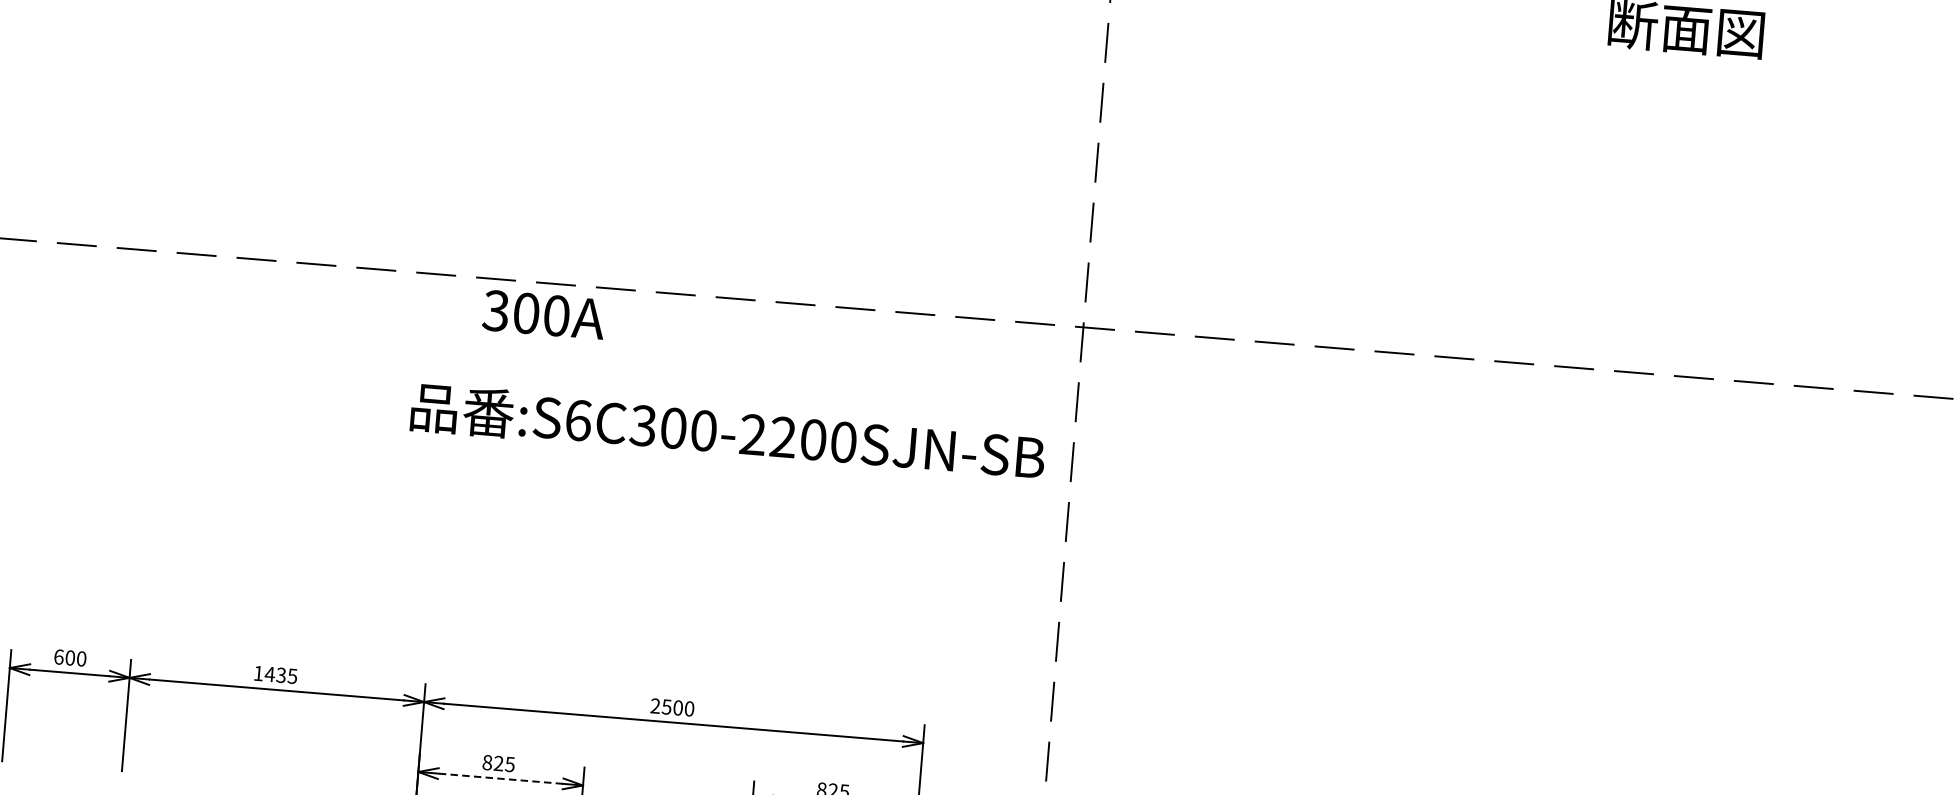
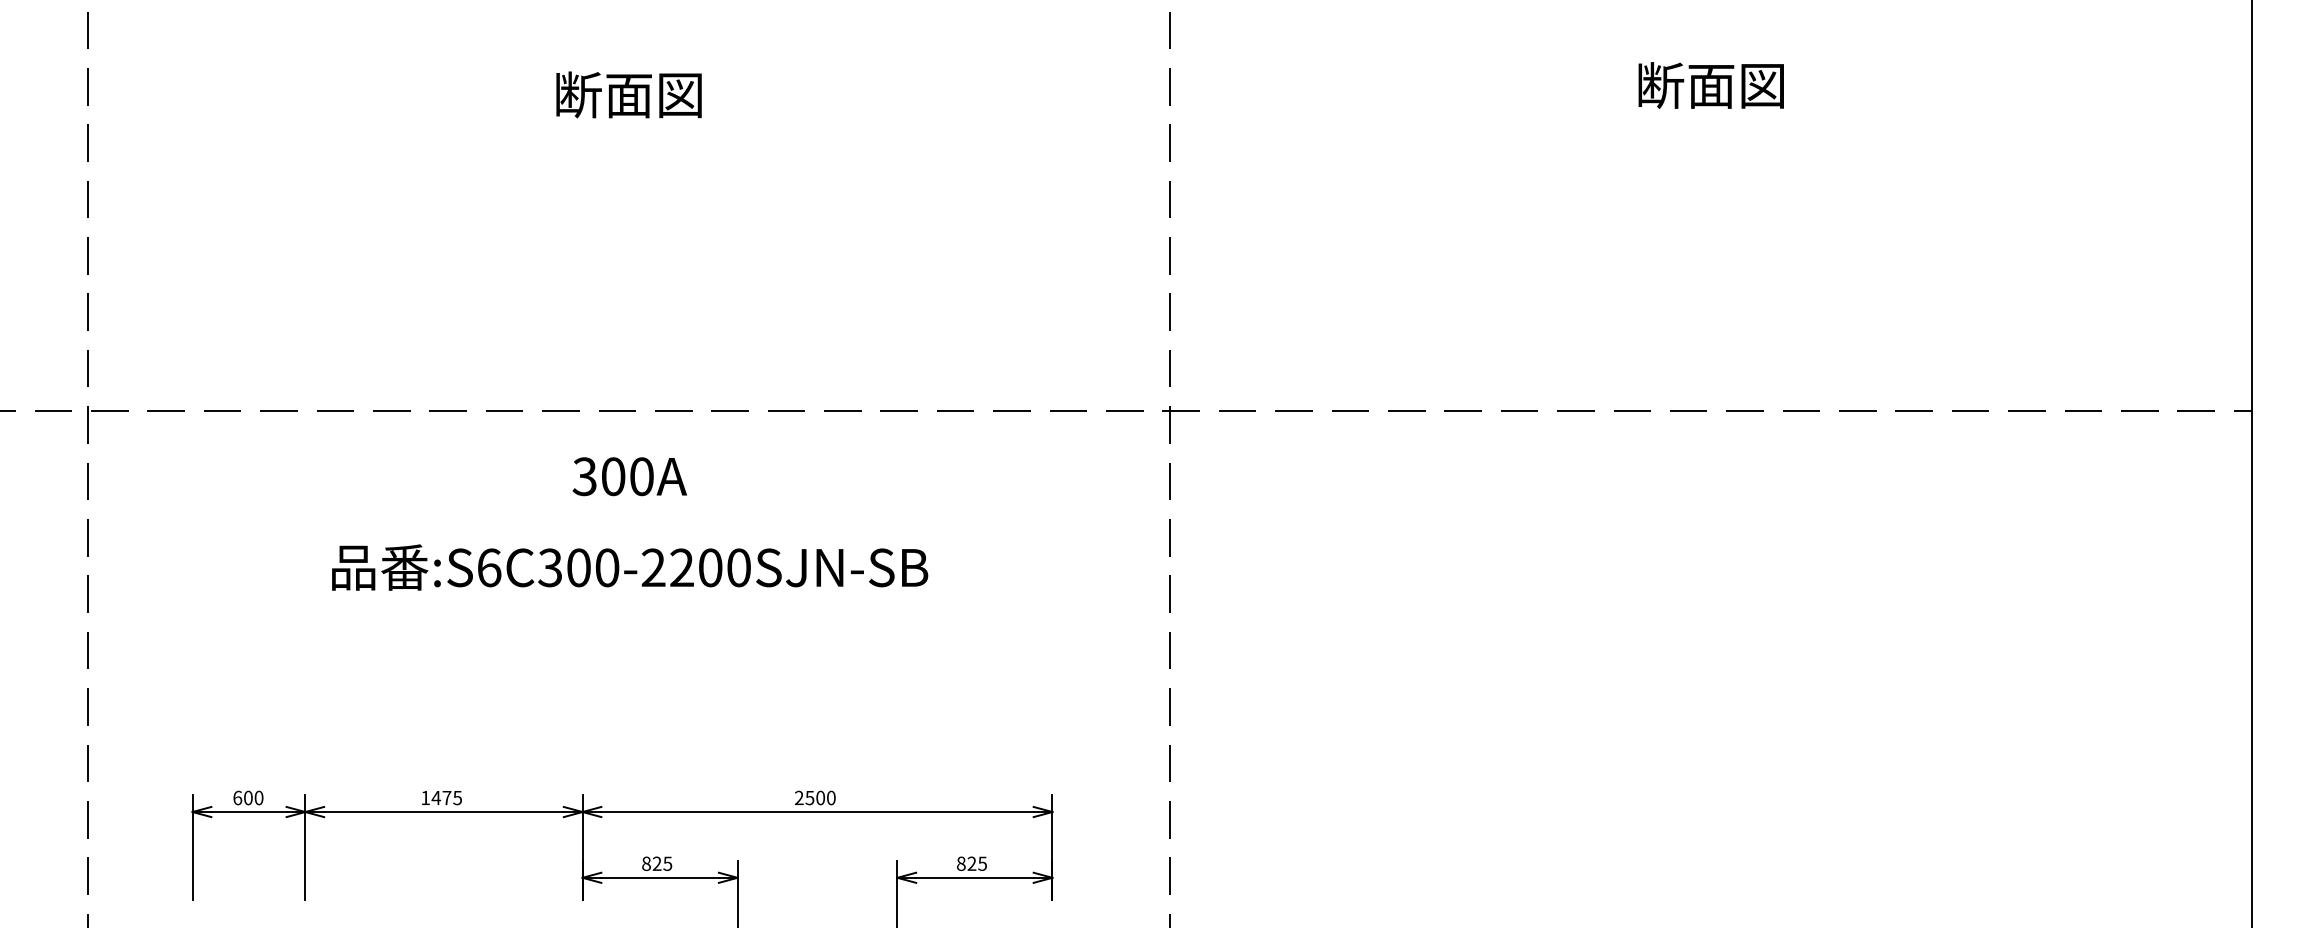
text: (543, 314) -> (629, 476), moved
text: (728, 432) -> (630, 567), moved
text: (280, 674) -> (446, 797), 1435 -> 1475
line: (501, 778) -> (660, 877), dashed -> solid

